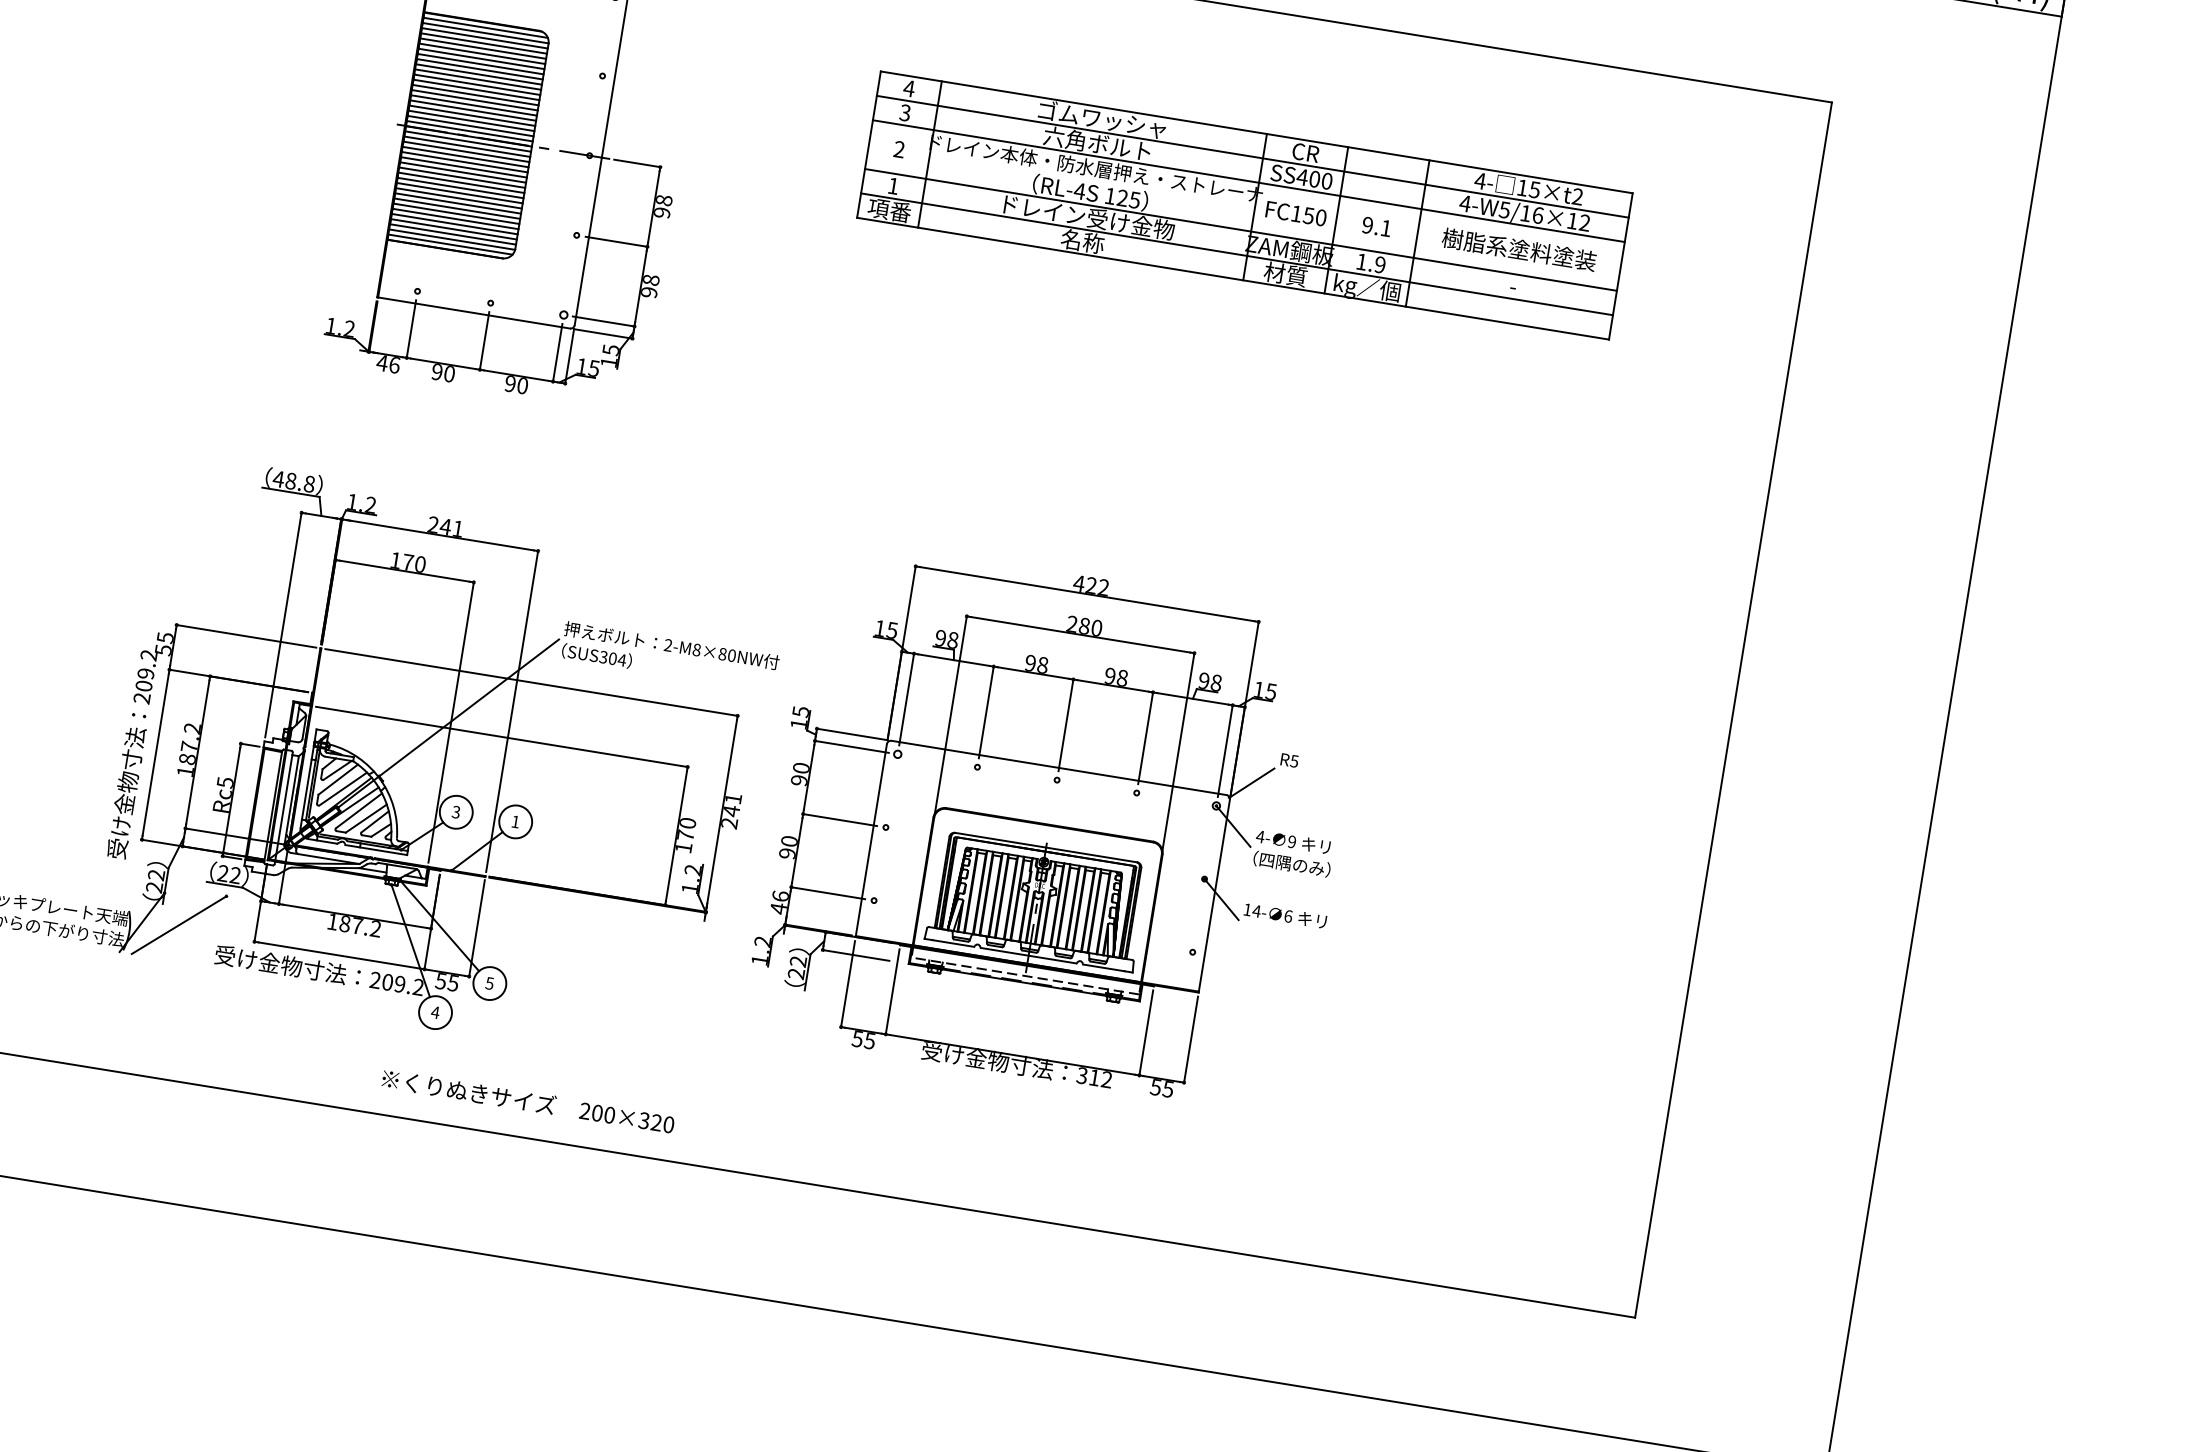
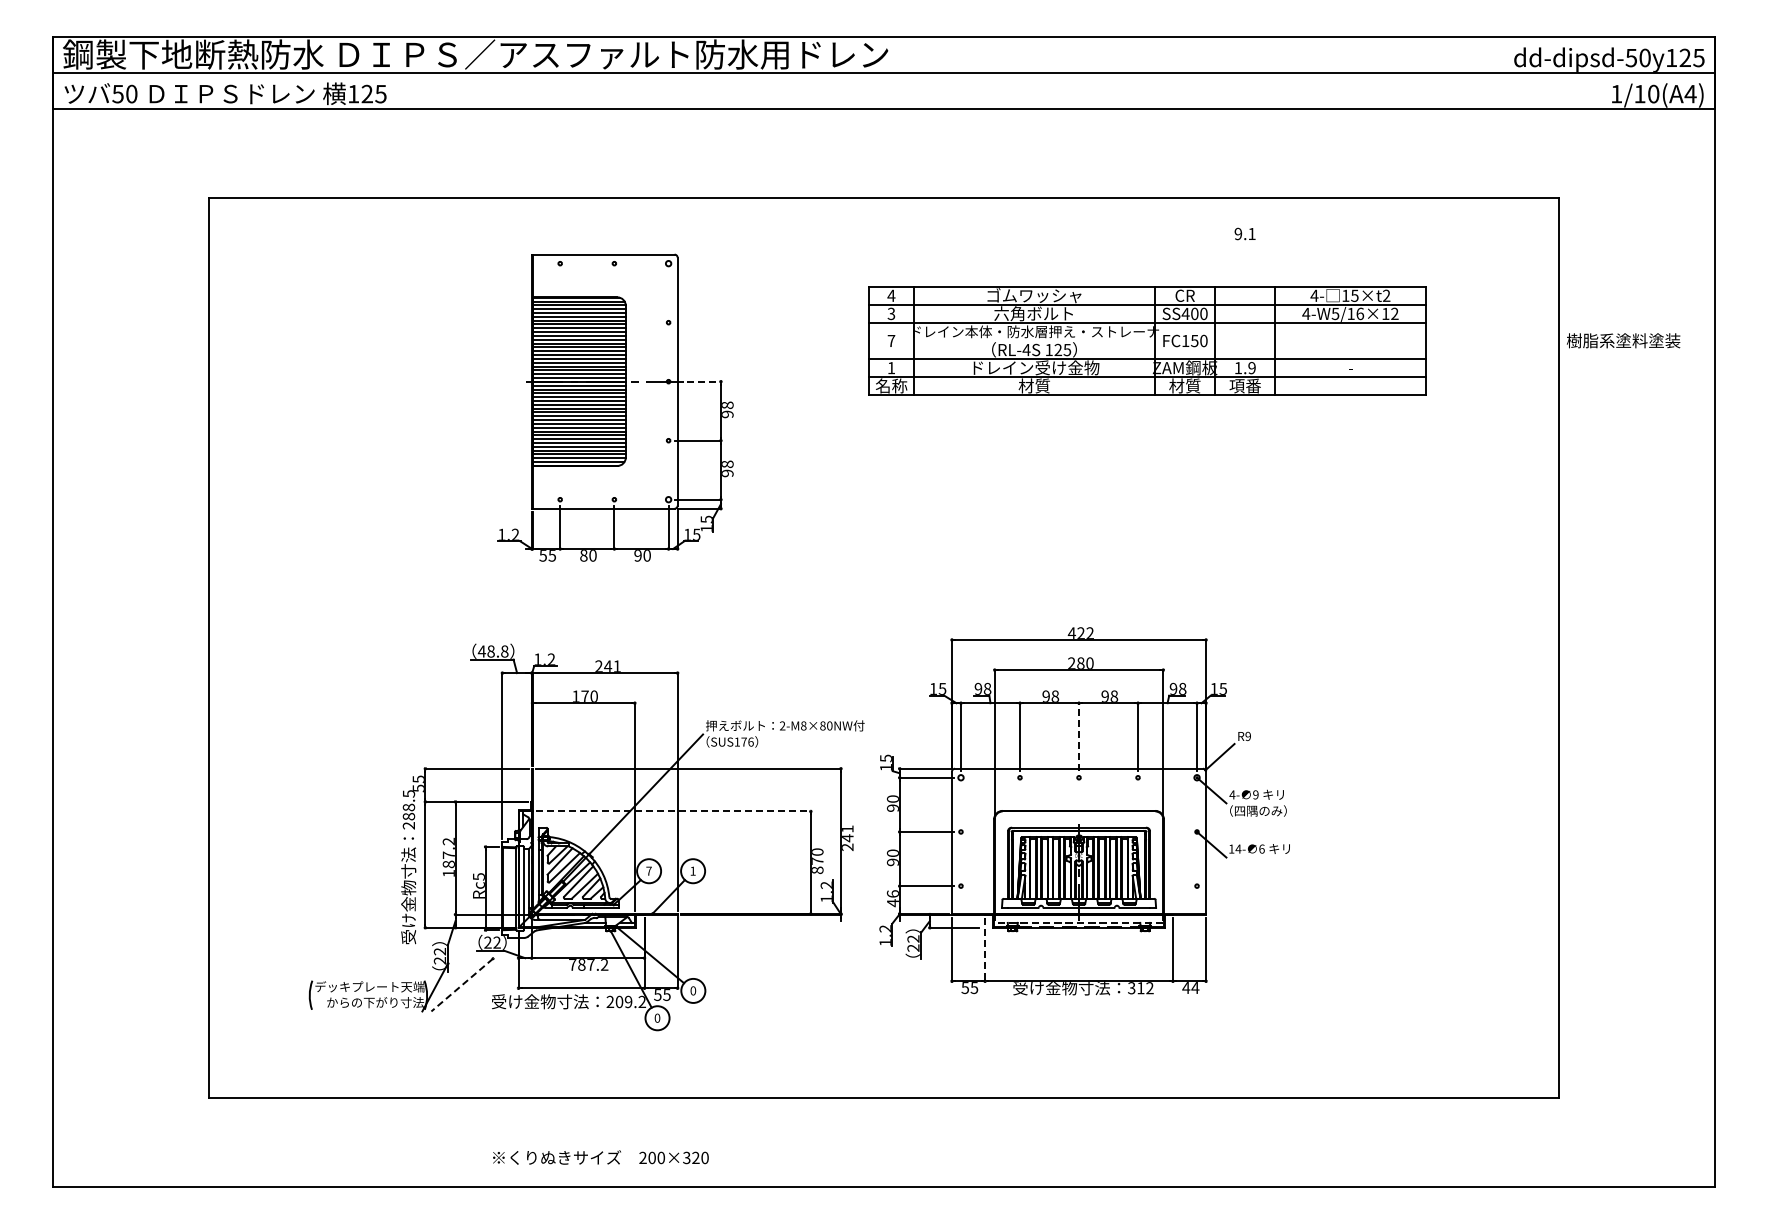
text: (899, 148) -> (891, 340), 2 -> 7
line: (638, 163) -> (704, 381), solid -> dashed
text: (889, 209) -> (891, 385), 項番 -> 名称
text: (1376, 226) -> (1244, 233), moved
text: (1082, 240) -> (1034, 385), 名称 -> 材質
text: (1519, 249) -> (1623, 340), moved
text: (1367, 289) -> (1245, 387), kg／個 -> 項番
text: (388, 363) -> (547, 555), 46 -> 55
text: (436, 371) -> (583, 555), 90 -> 80
text: (612, 657) -> (743, 741), SUS304 -> SUS176
text: (145, 670) -> (408, 805), 209.2 -> 288.5
line: (1066, 725) -> (1079, 737), solid -> dashed
line: (502, 737) -> (673, 811), solid -> dashed
text: (1293, 761) -> (1247, 736), R5 -> R9
text: (455, 811) -> (648, 870), 3 -> 7
text: (683, 848) -> (817, 870), 170 -> 870
text: (332, 921) -> (572, 964), 187.2 -> 787.2
line: (179, 925) -> (462, 985), solid -> dashed
text: (490, 983) -> (693, 990), 5 -> 0
line: (893, 992) -> (985, 950), solid -> dashed
text: (435, 1011) -> (657, 1017), 4 -> 0
text: (1161, 1088) -> (1190, 988), 55 -> 44
text: (527, 1101) -> (600, 1157), moved

